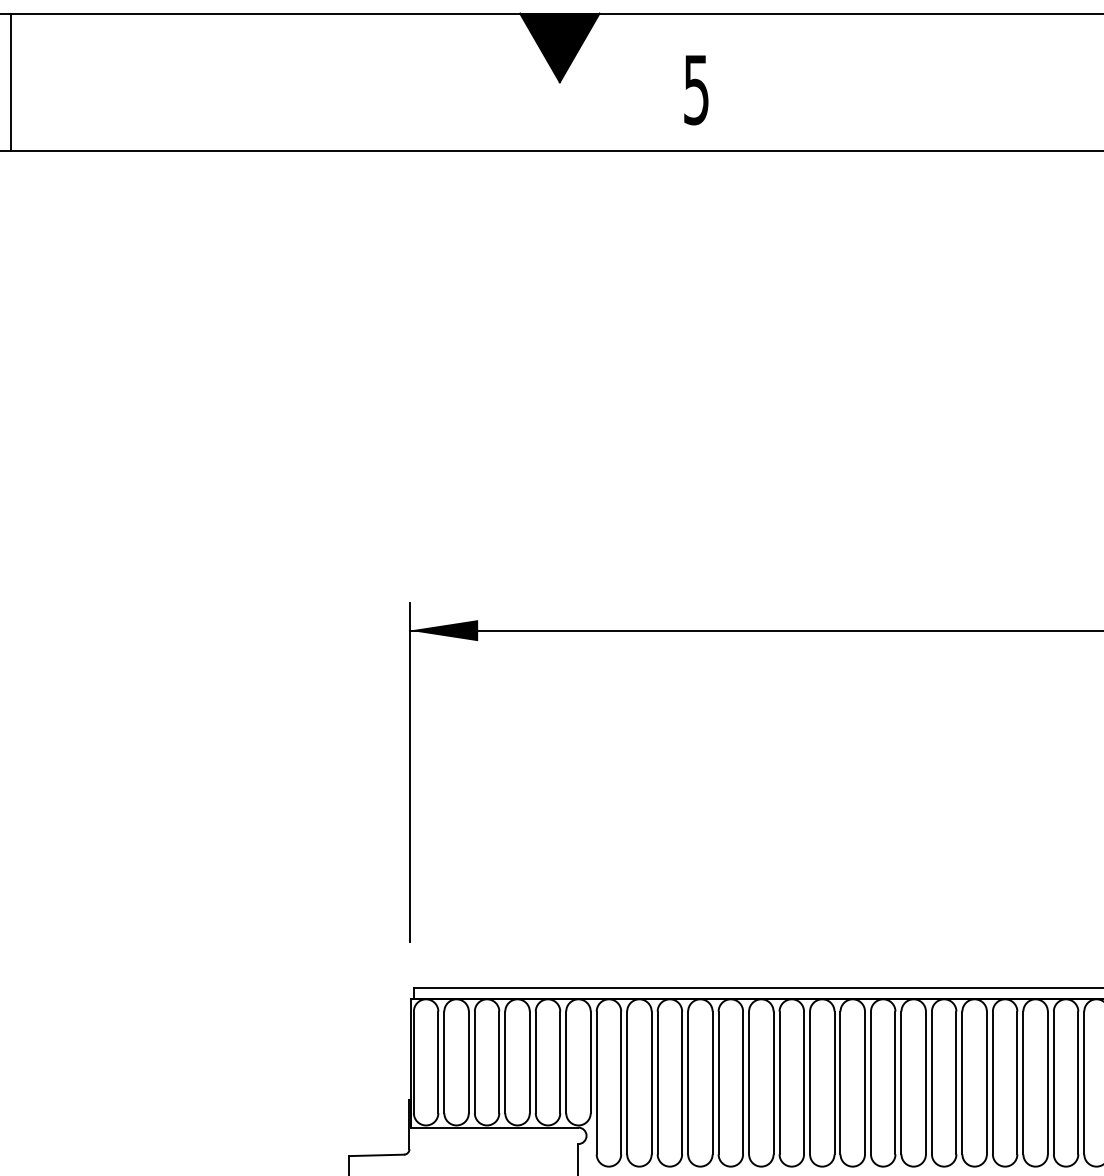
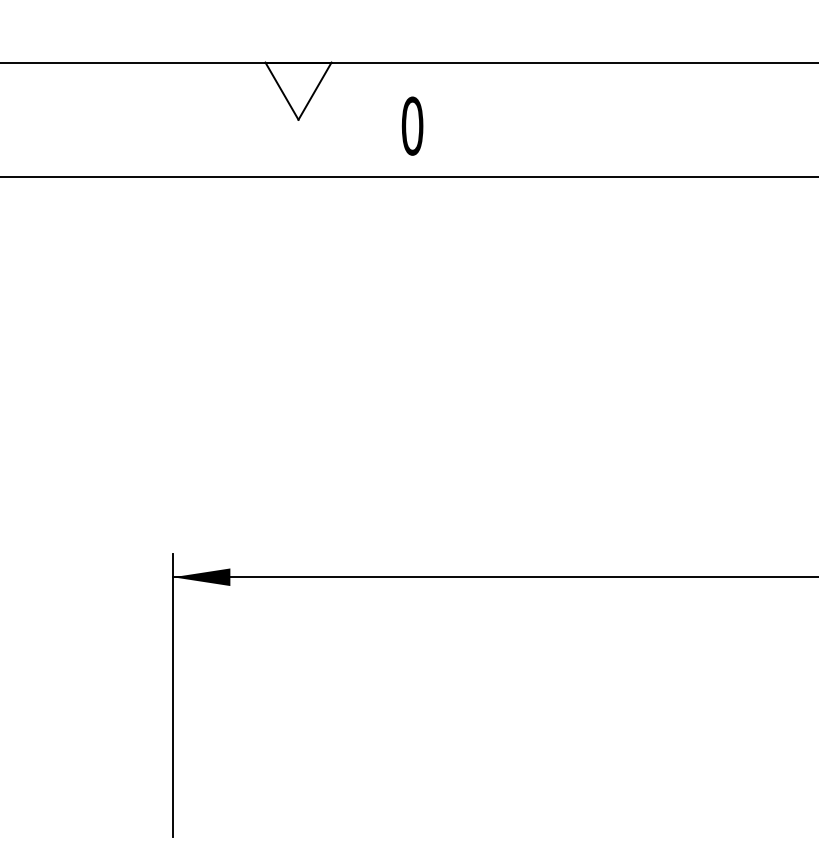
fill: (559, 47) -> (298, 90), removed
text: (696, 89) -> (412, 125), 5 -> 0

